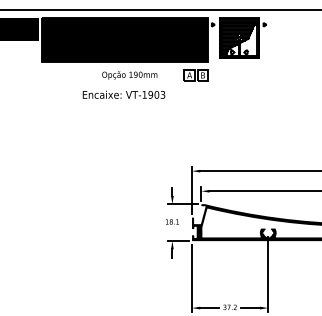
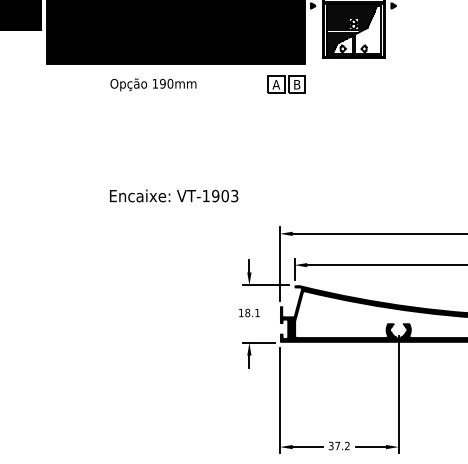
text: (129, 75) -> (153, 84), moved
text: (123, 94) -> (173, 195), moved

